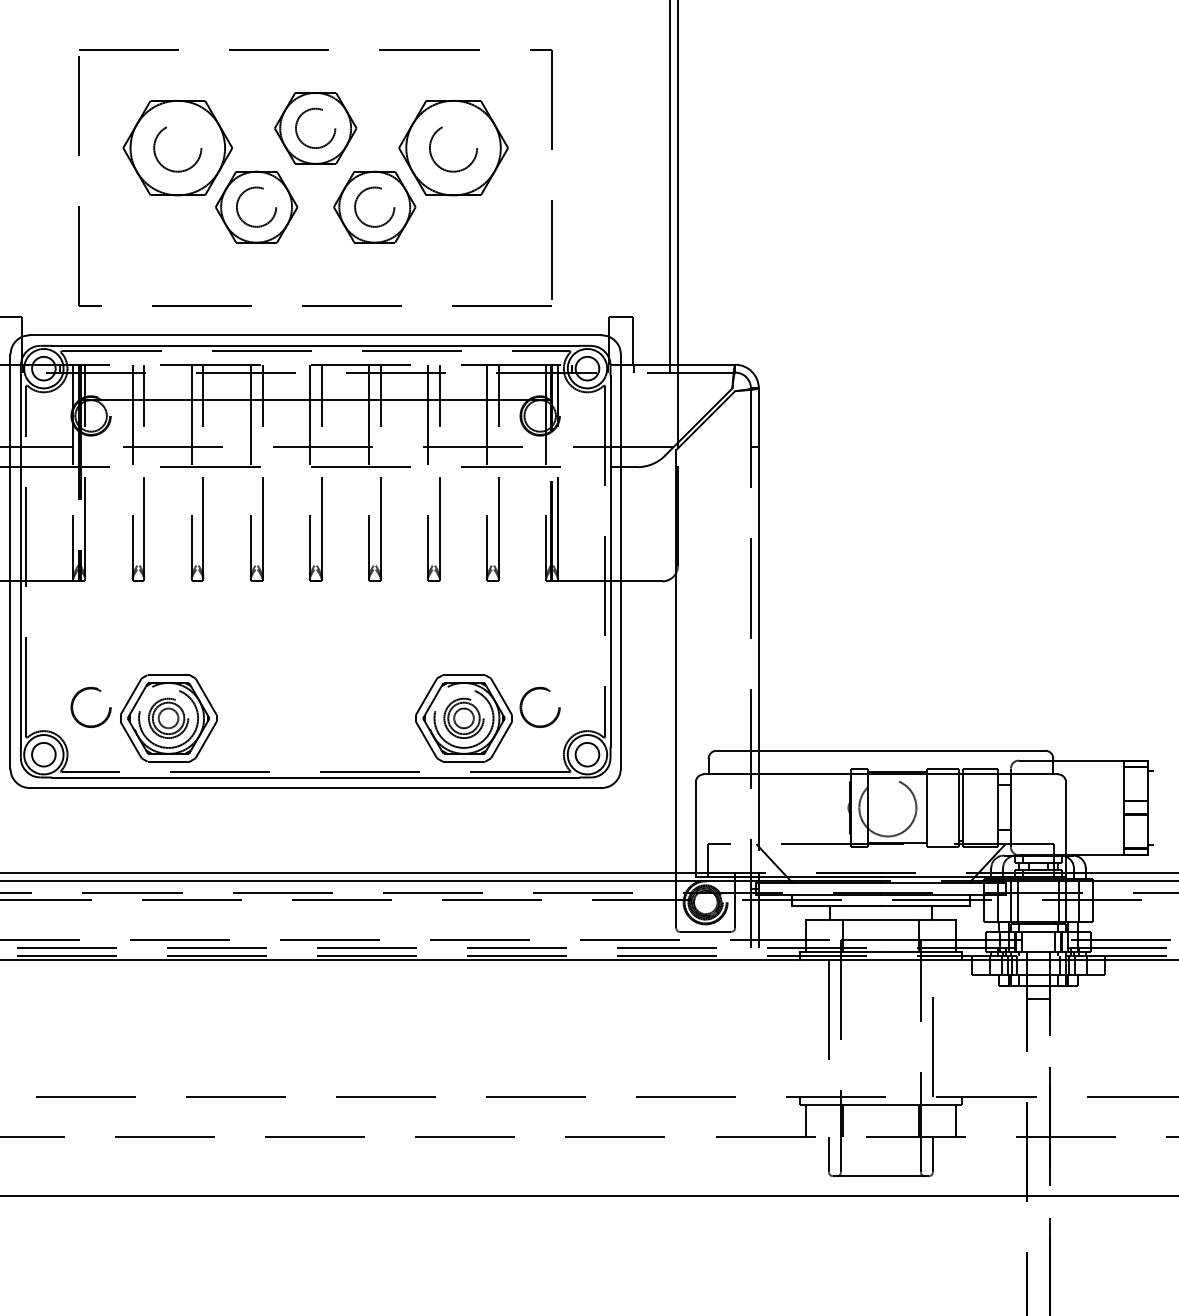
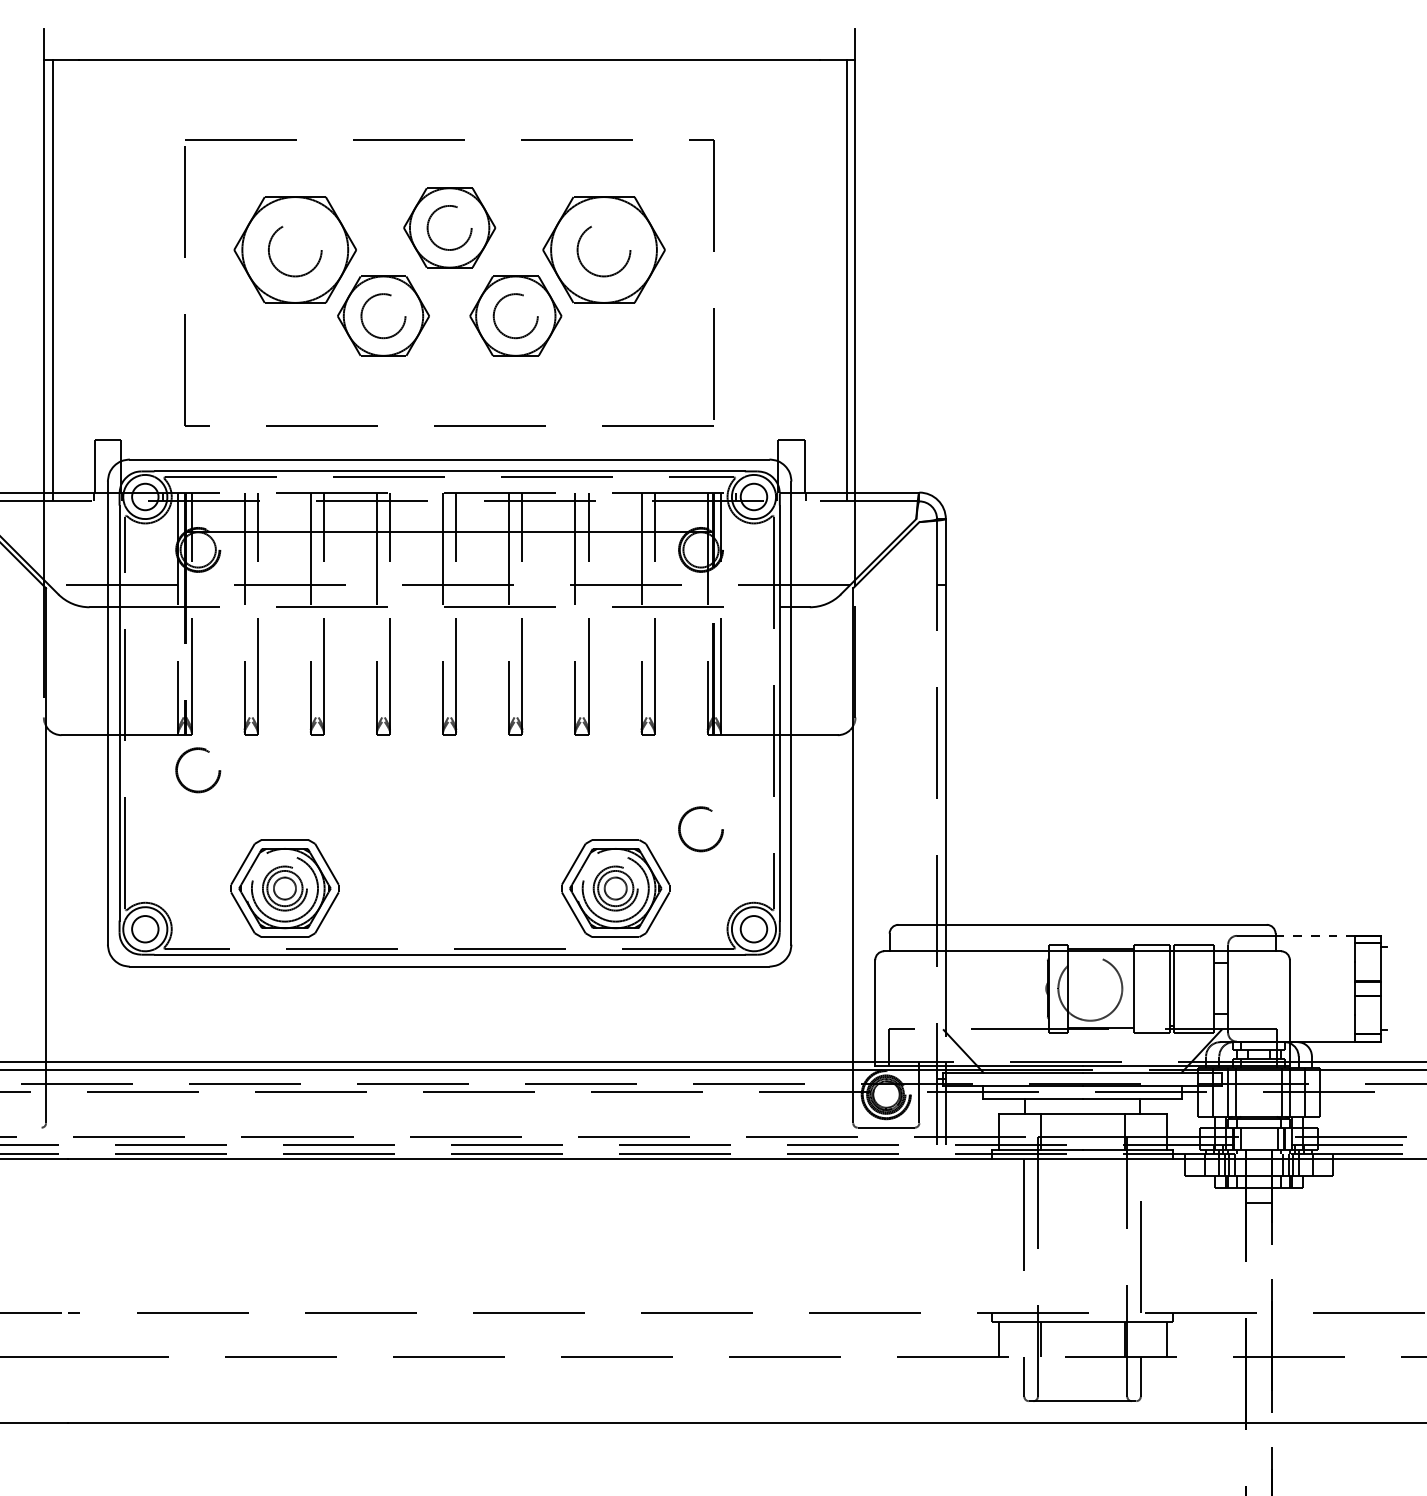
part: (522, 704) -> (681, 825), moved
part: (108, 712) -> (217, 775), moved
line: (1088, 760) -> (1315, 935), solid -> dashed

